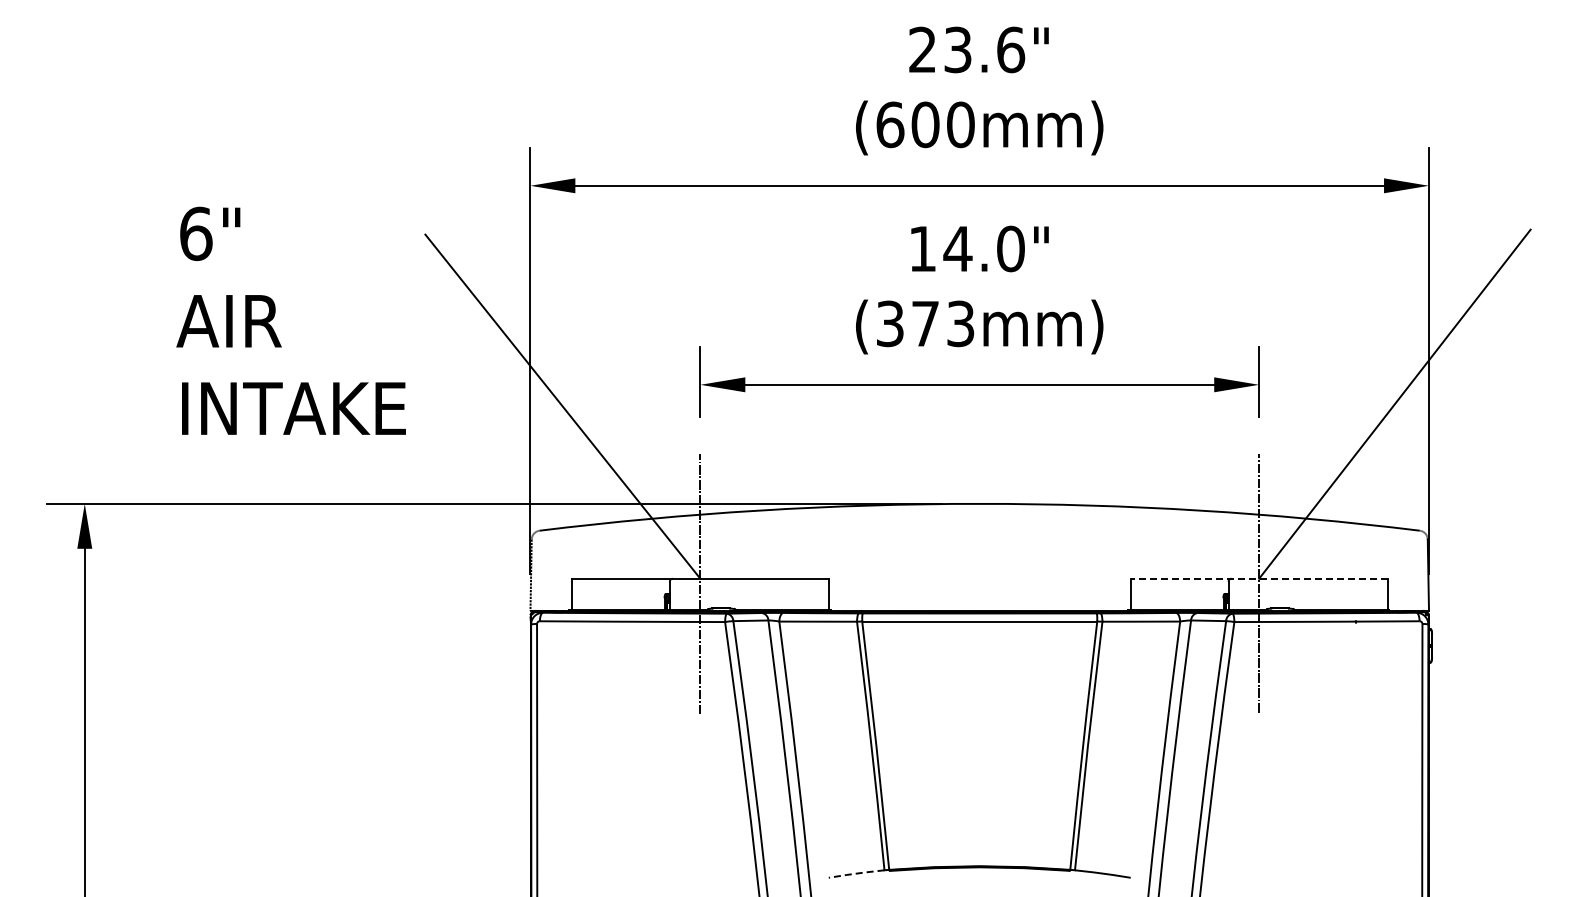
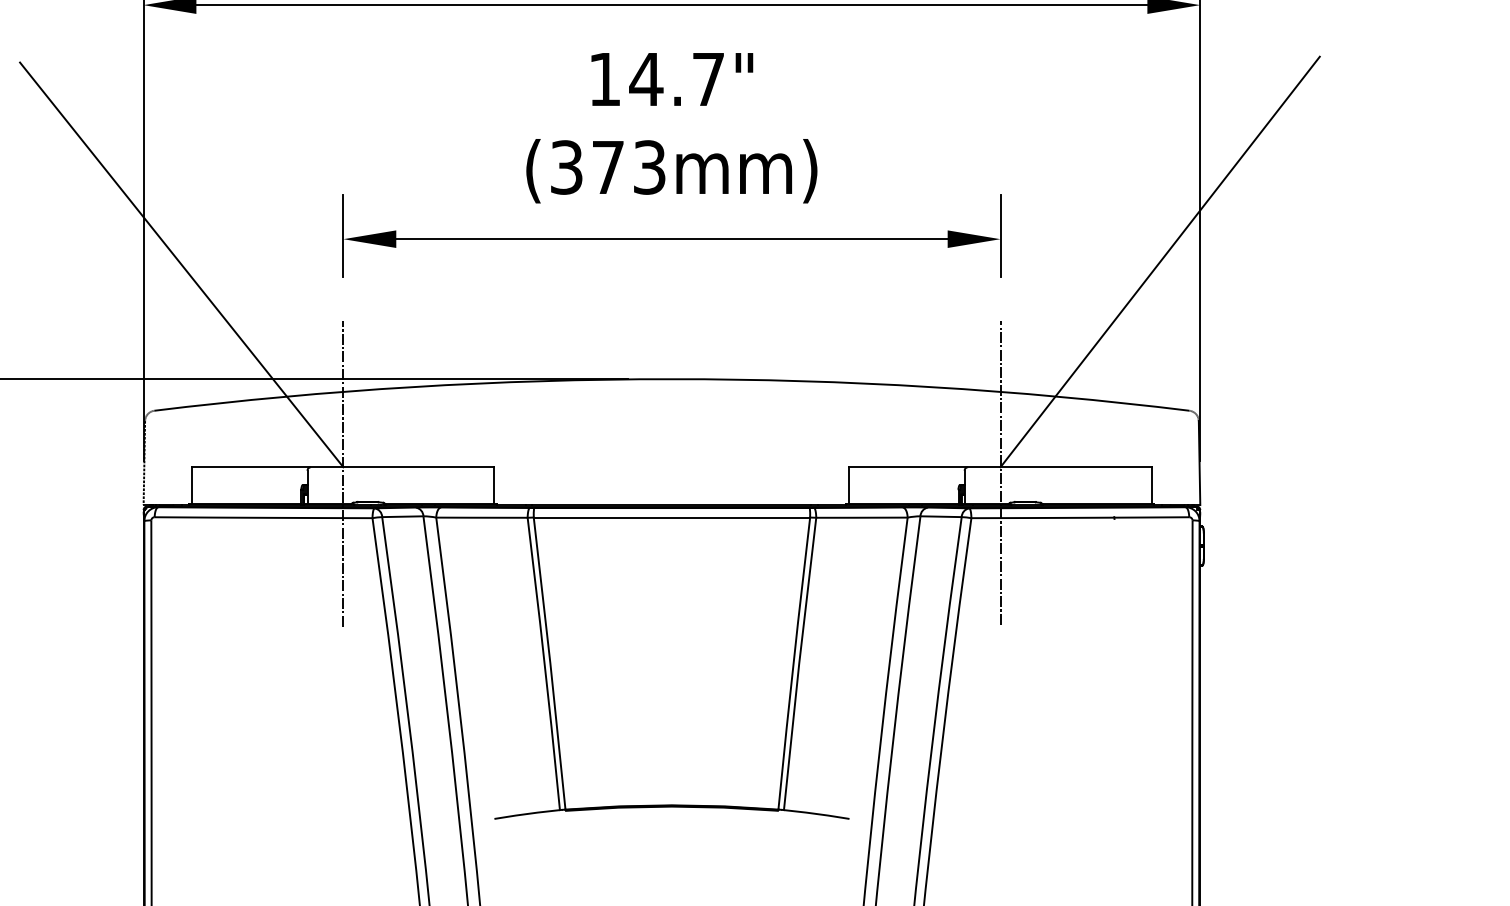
text: (1010, 248) -> (708, 78), 14.0" -> 14.7"
line: (1258, 578) -> (999, 466), dashed -> solid
line: (856, 873) -> (527, 813), dashed -> solid

